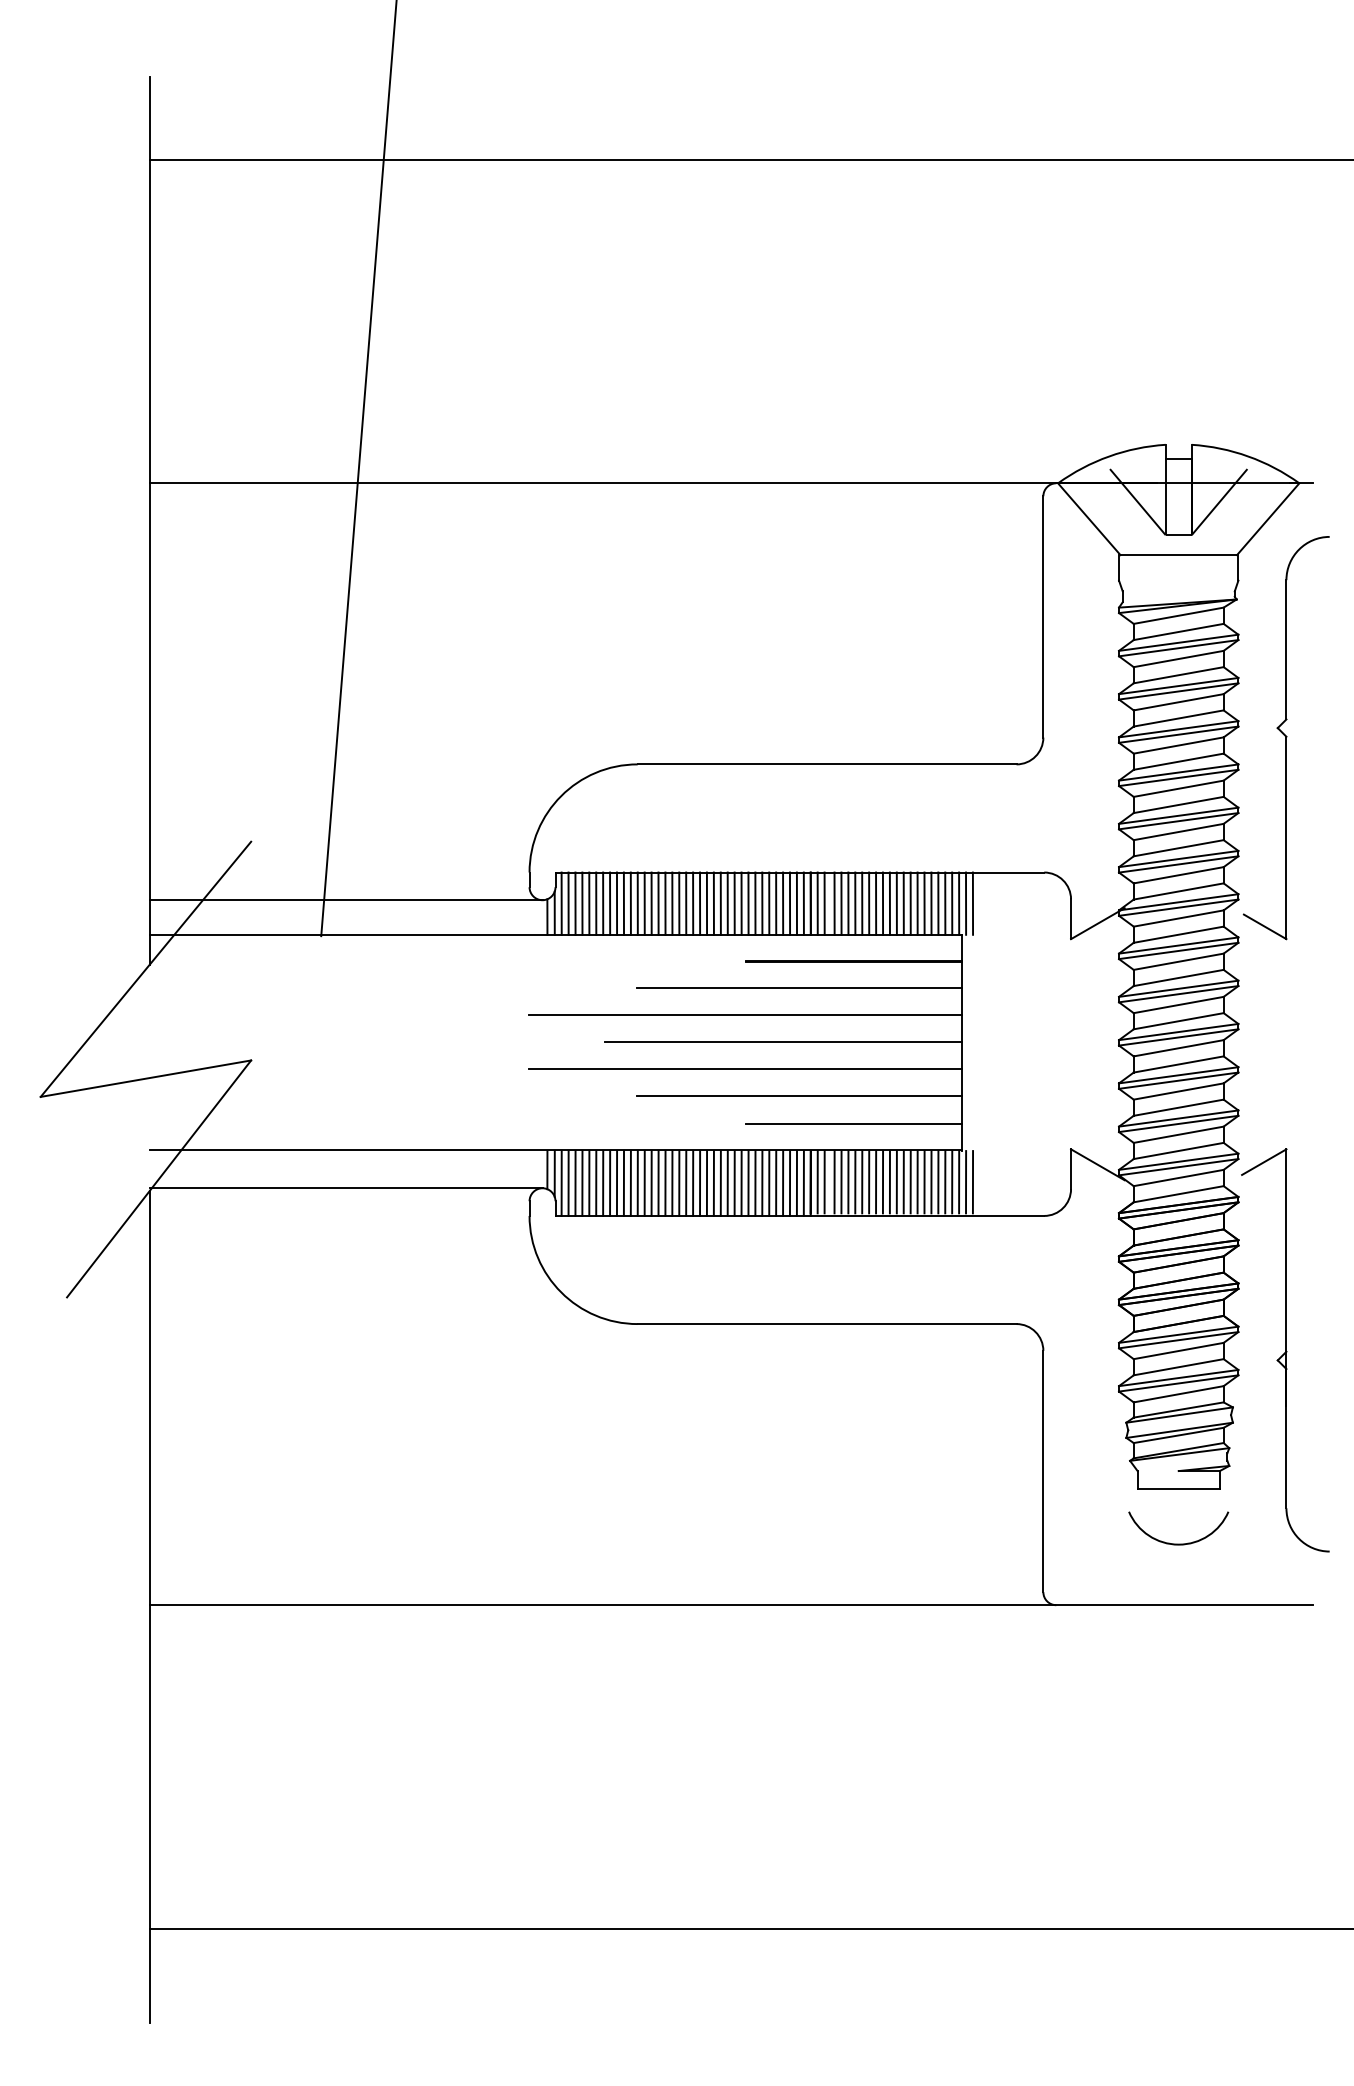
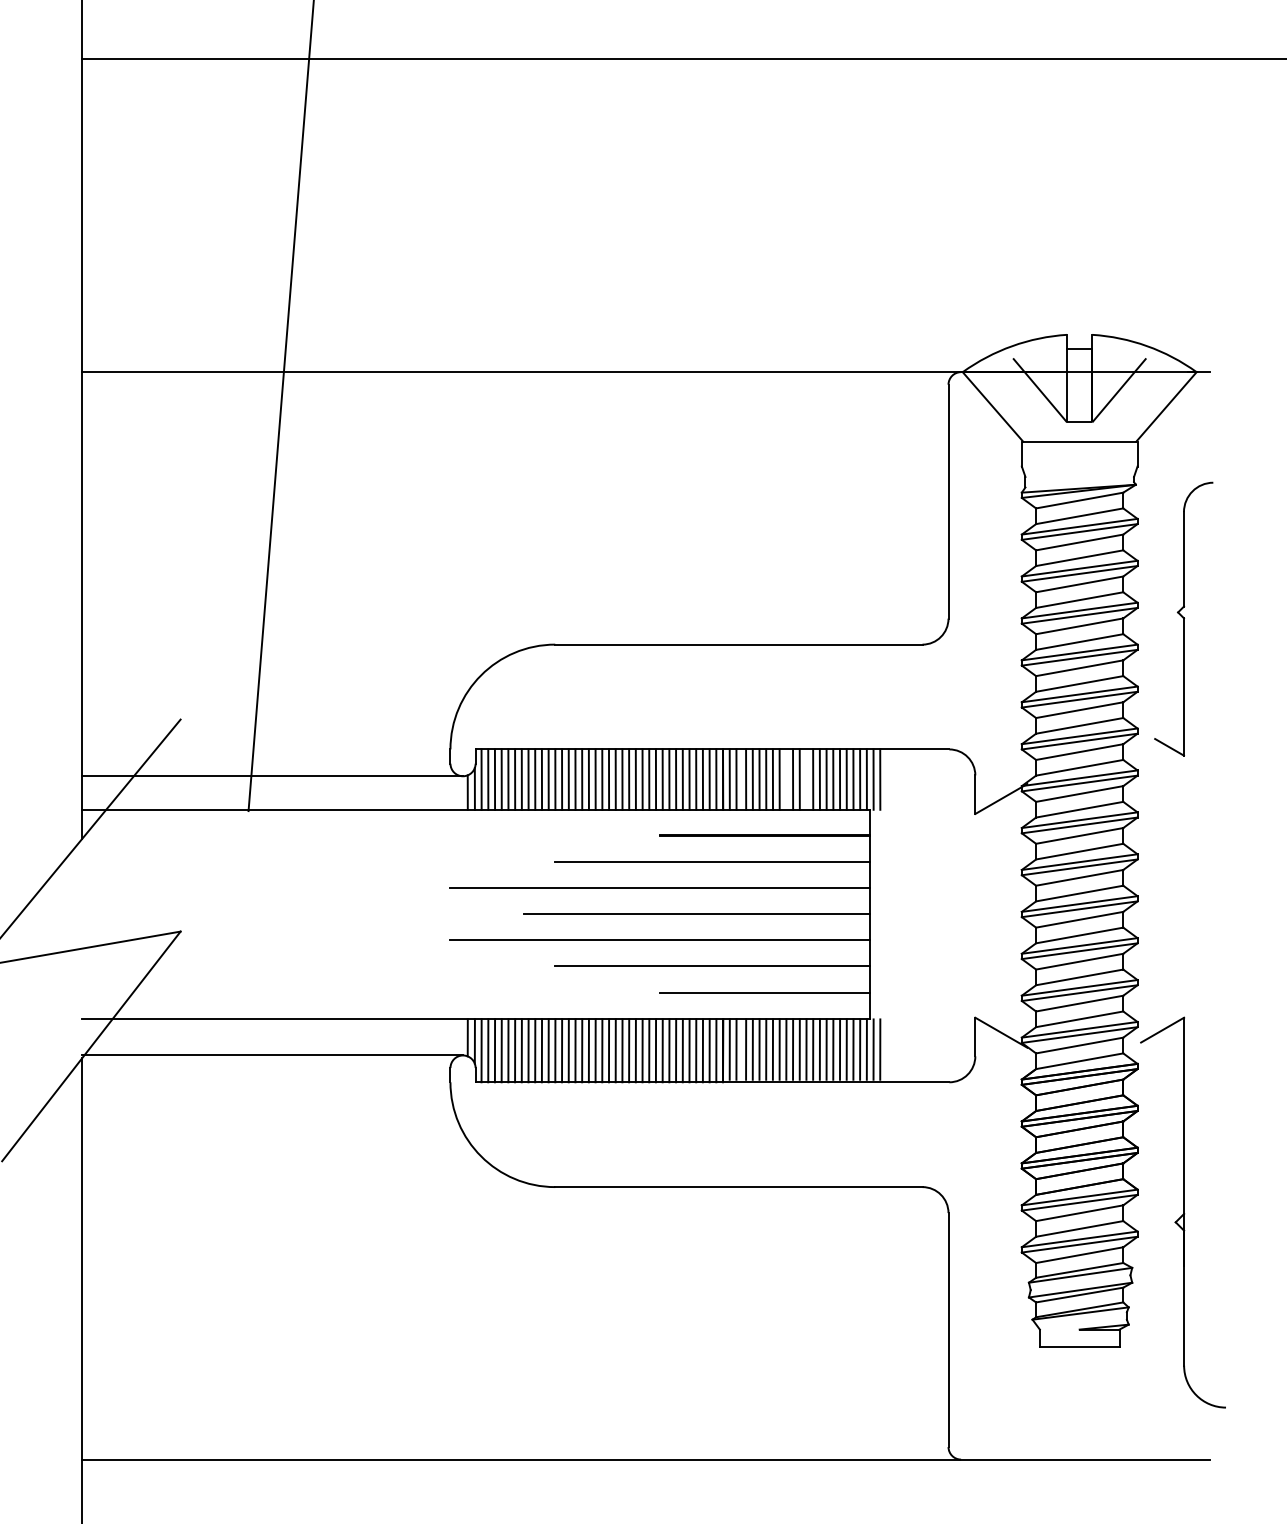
part: (1285, 738) -> (1183, 619), size x0.7
line: (876, 903) -> (786, 779), removed
line: (896, 903) -> (806, 779), removed
arc: (1178, 1543) -> (1079, 1399), removed

